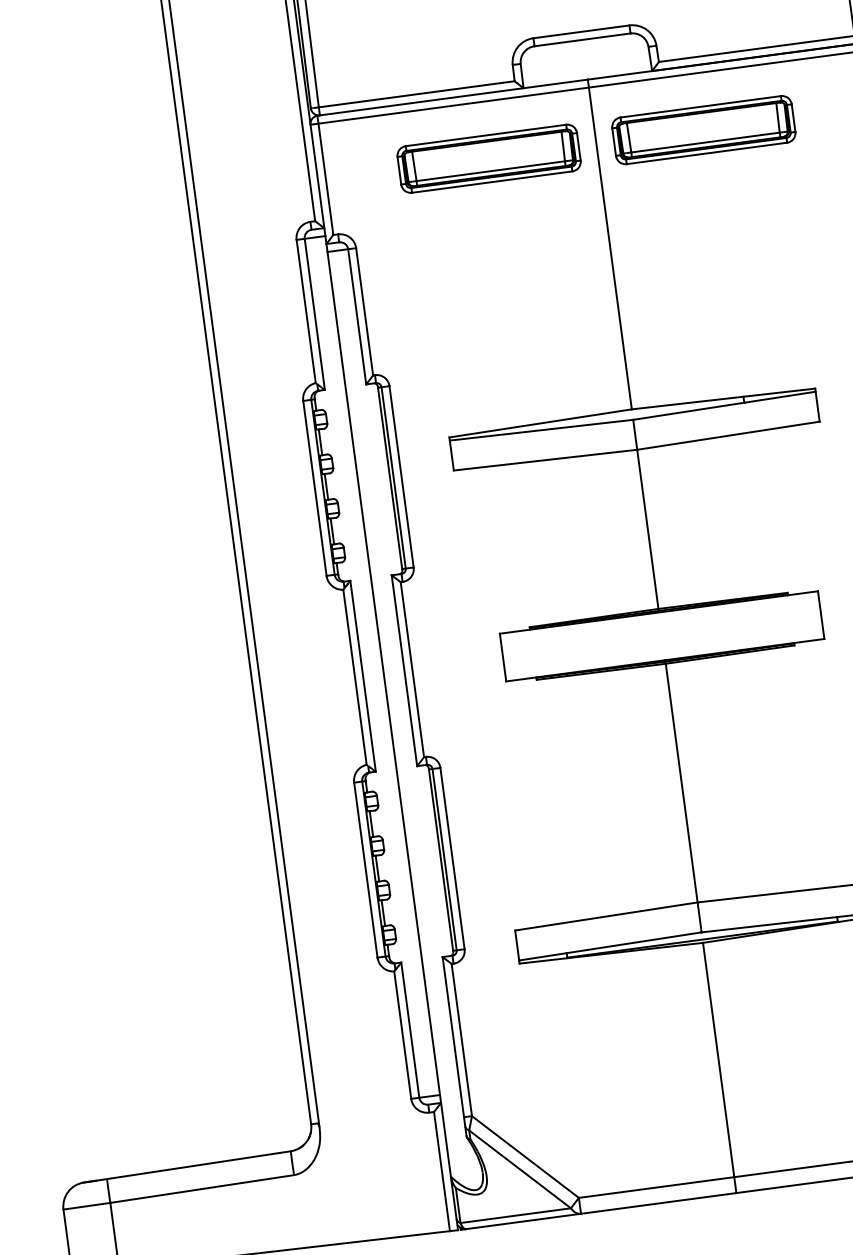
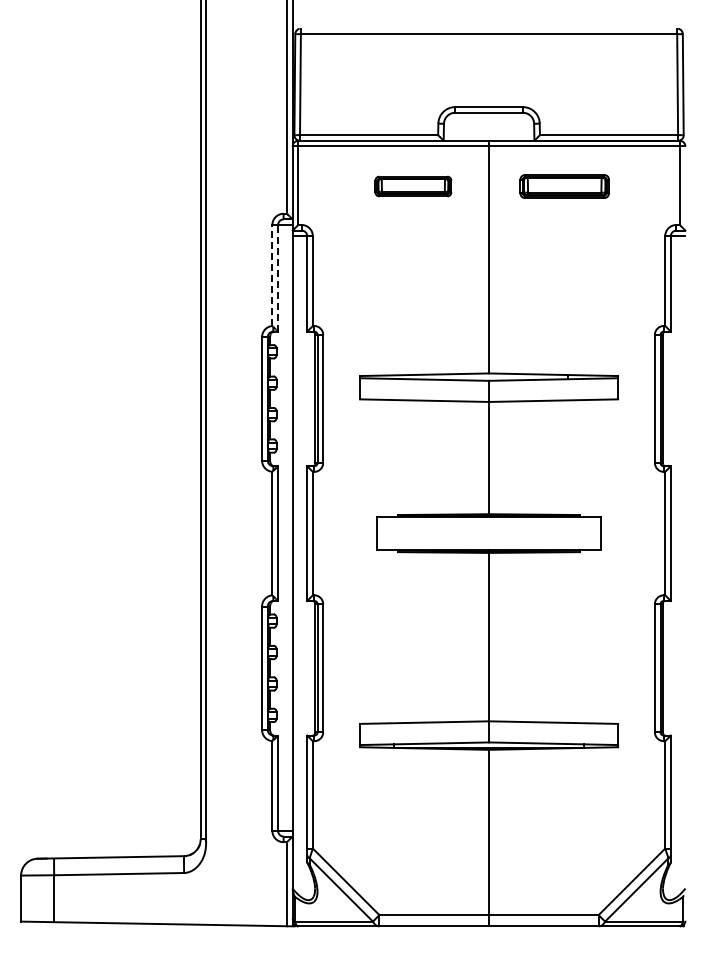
part: (703, 130) -> (564, 186), size x0.7
part: (489, 158) -> (413, 186), size x0.6
line: (306, 311) -> (272, 275), solid -> dashed
line: (315, 313) -> (278, 277), solid -> dashed

